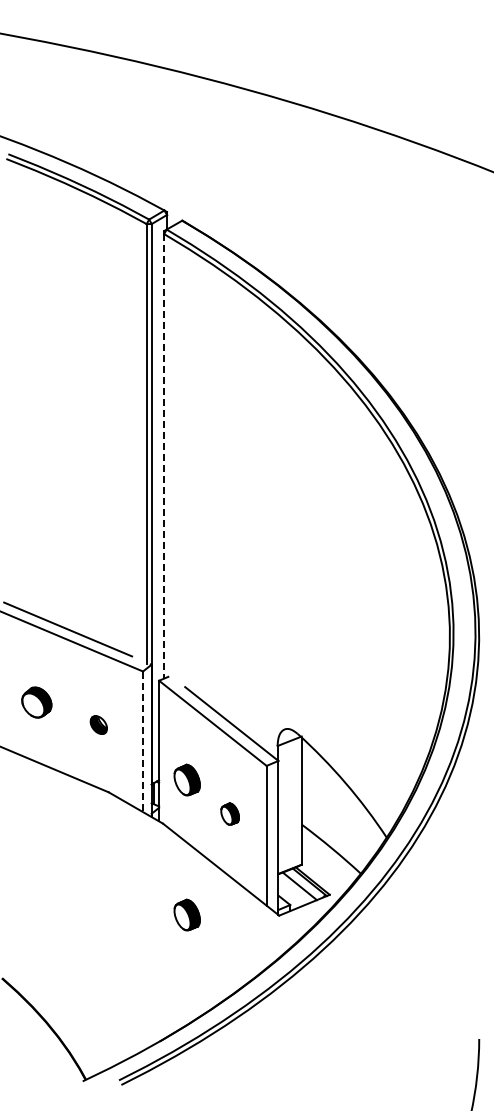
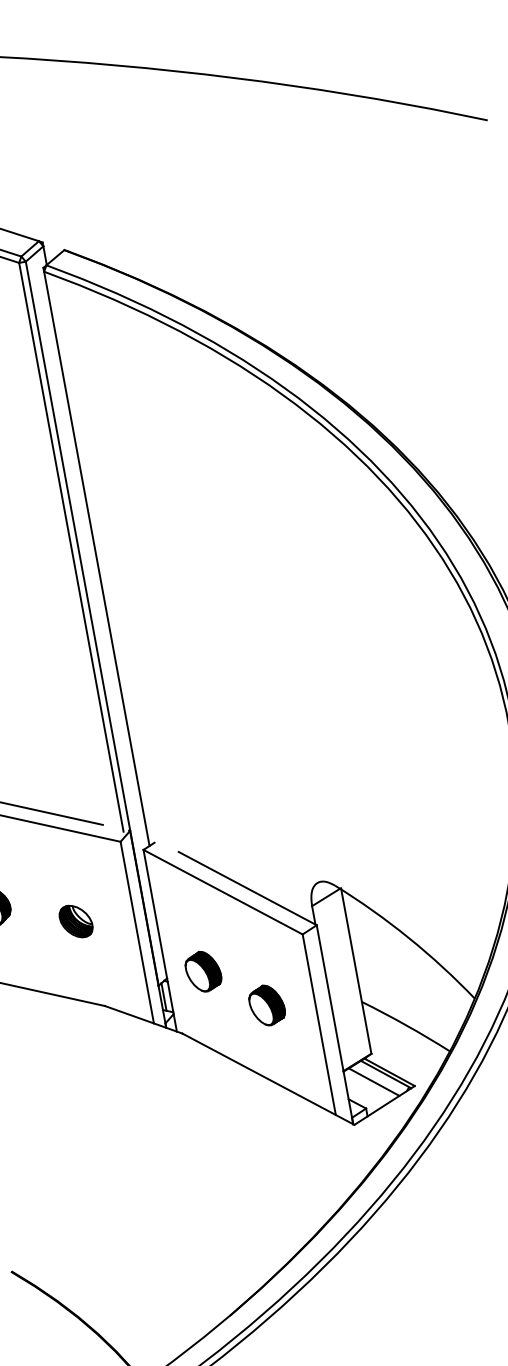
line: (164, 456) -> (97, 558), dashed -> solid
part: (98, 724) -> (75, 920), size x1.43
line: (143, 742) -> (138, 933), dashed -> solid
part: (229, 813) -> (265, 1004), size x1.43
part: (186, 914) -> (234, 1145), removed

